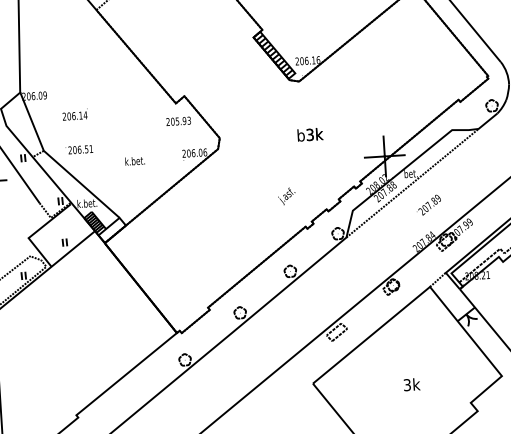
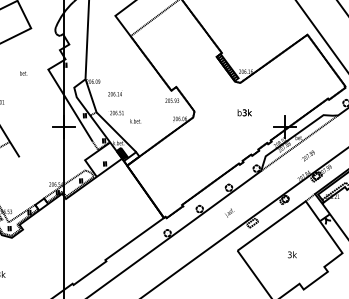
text: (134, 161) -> (135, 121), moved
text: (286, 195) -> (229, 212), moved

